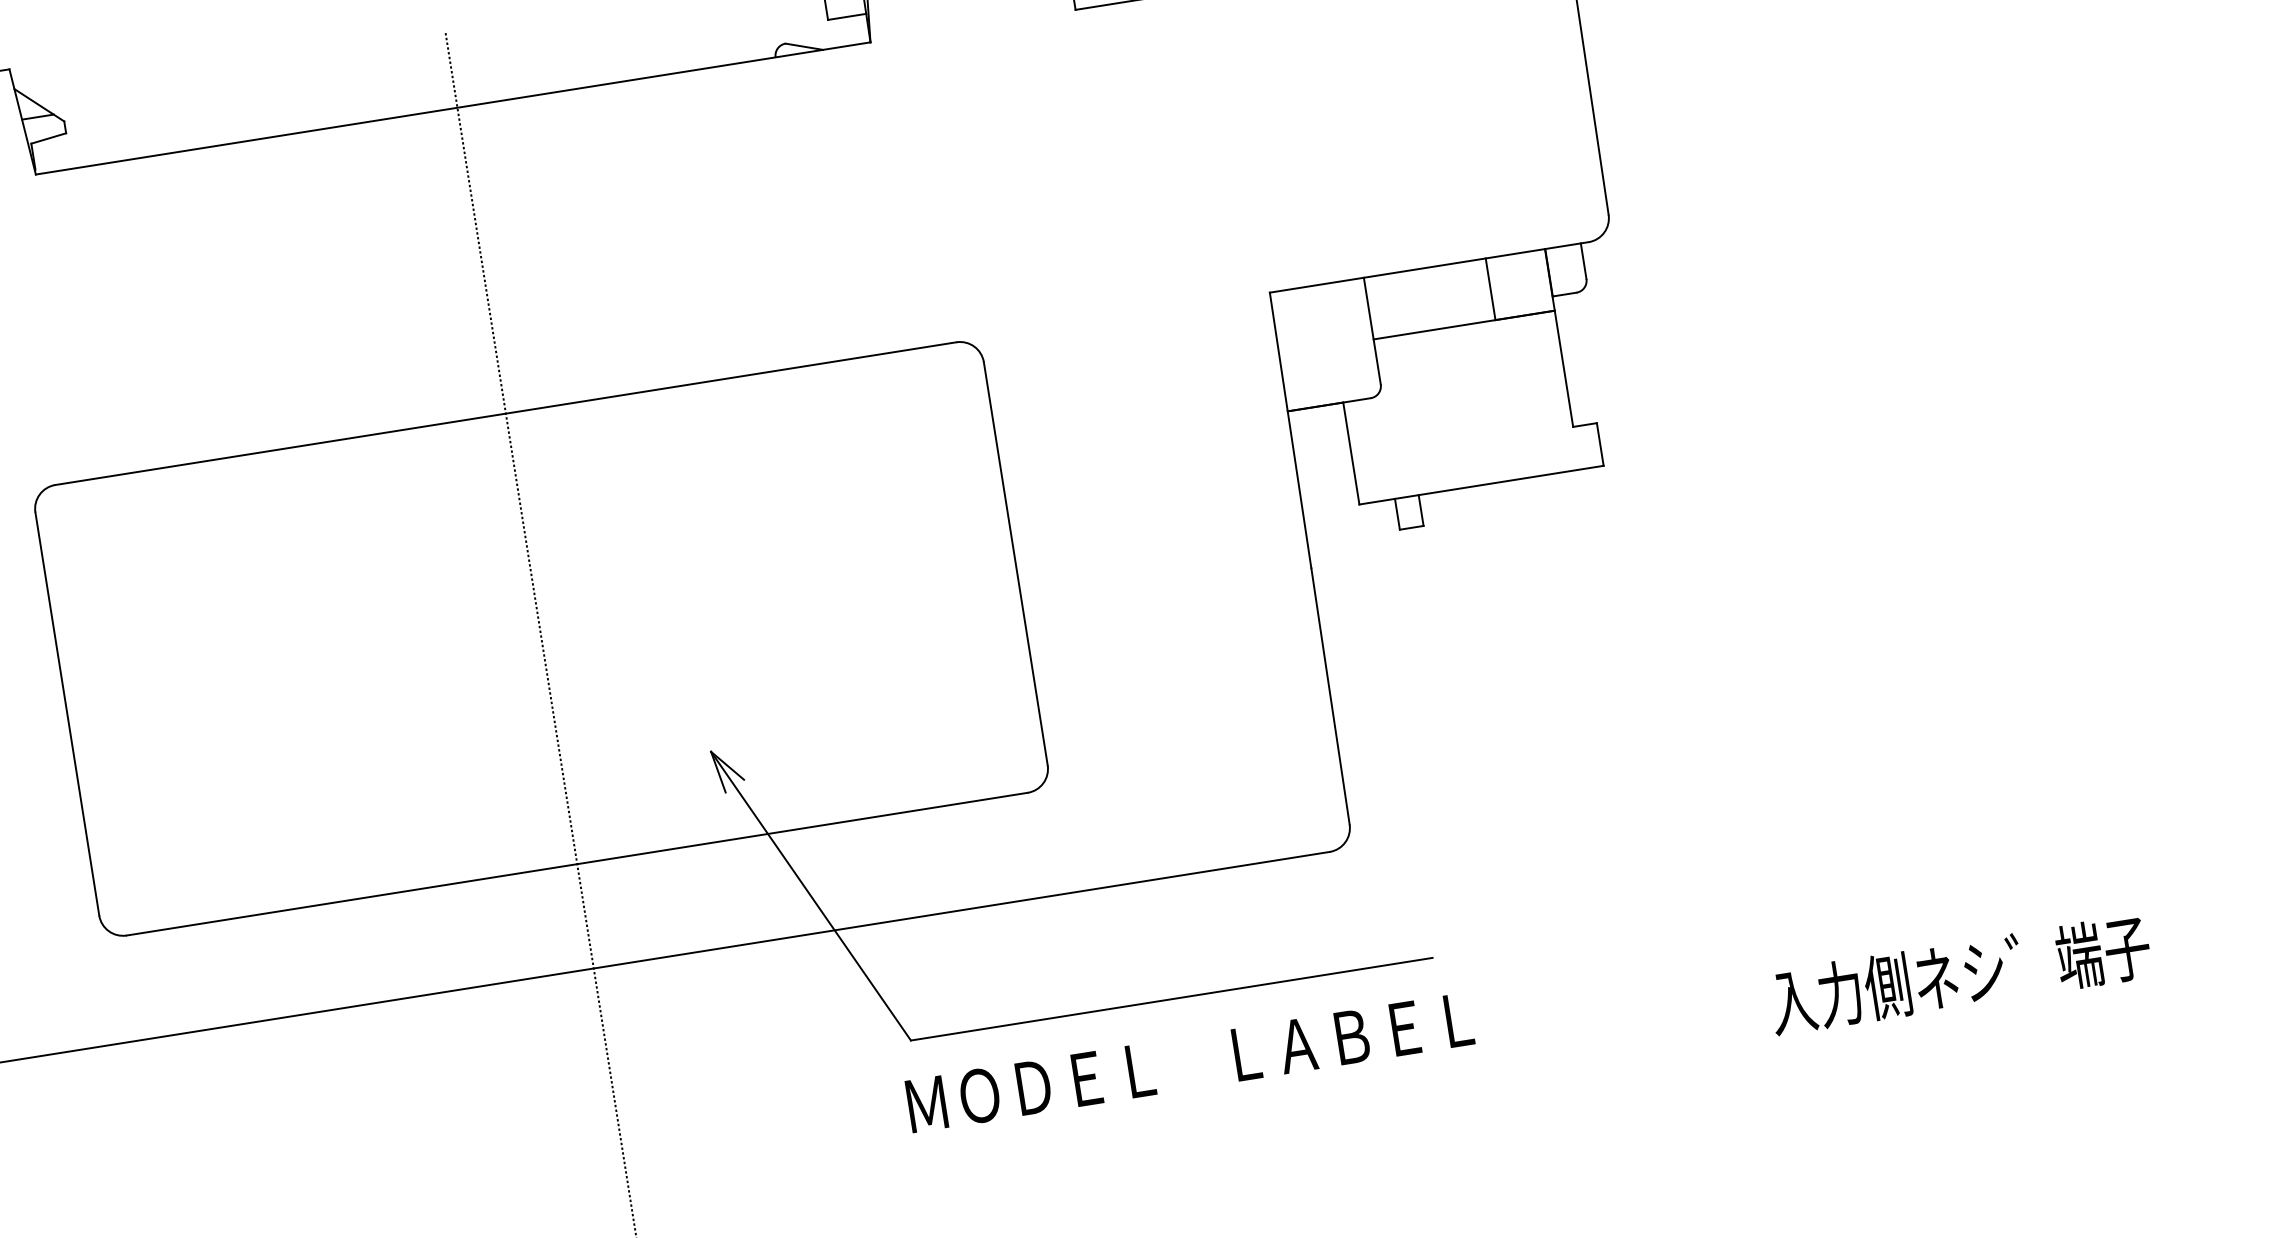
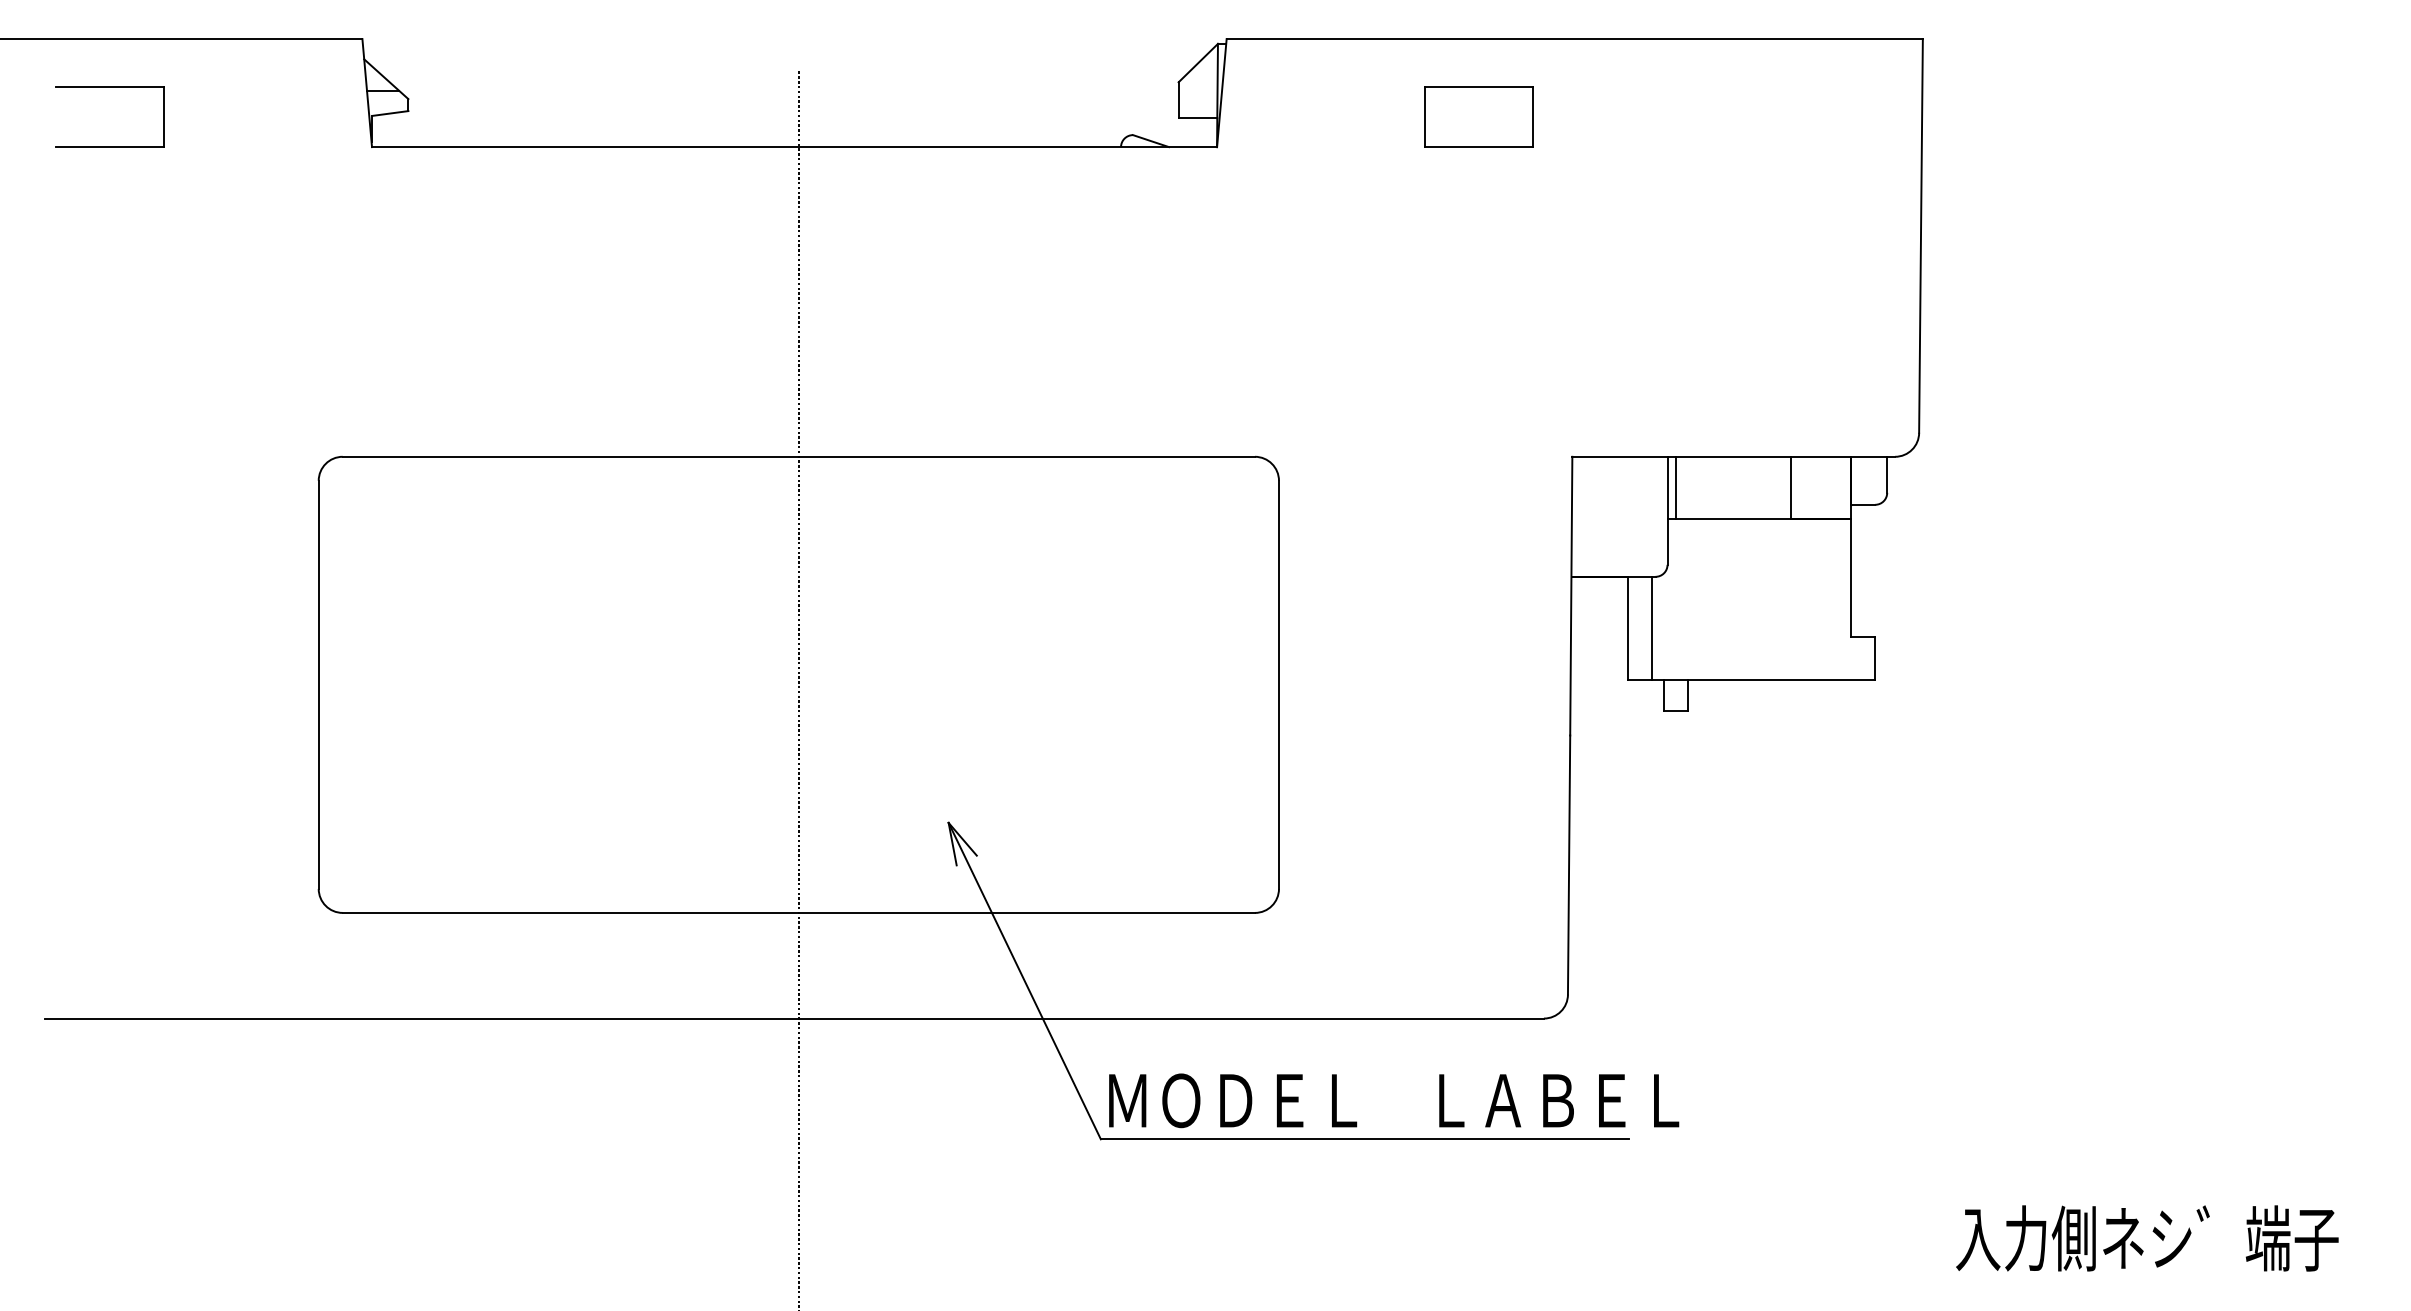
line: (1376, 306) -> (1675, 487), added
line: (1374, 449) -> (1651, 628), added
text: (1190, 1062) -> (1394, 1100), moved

